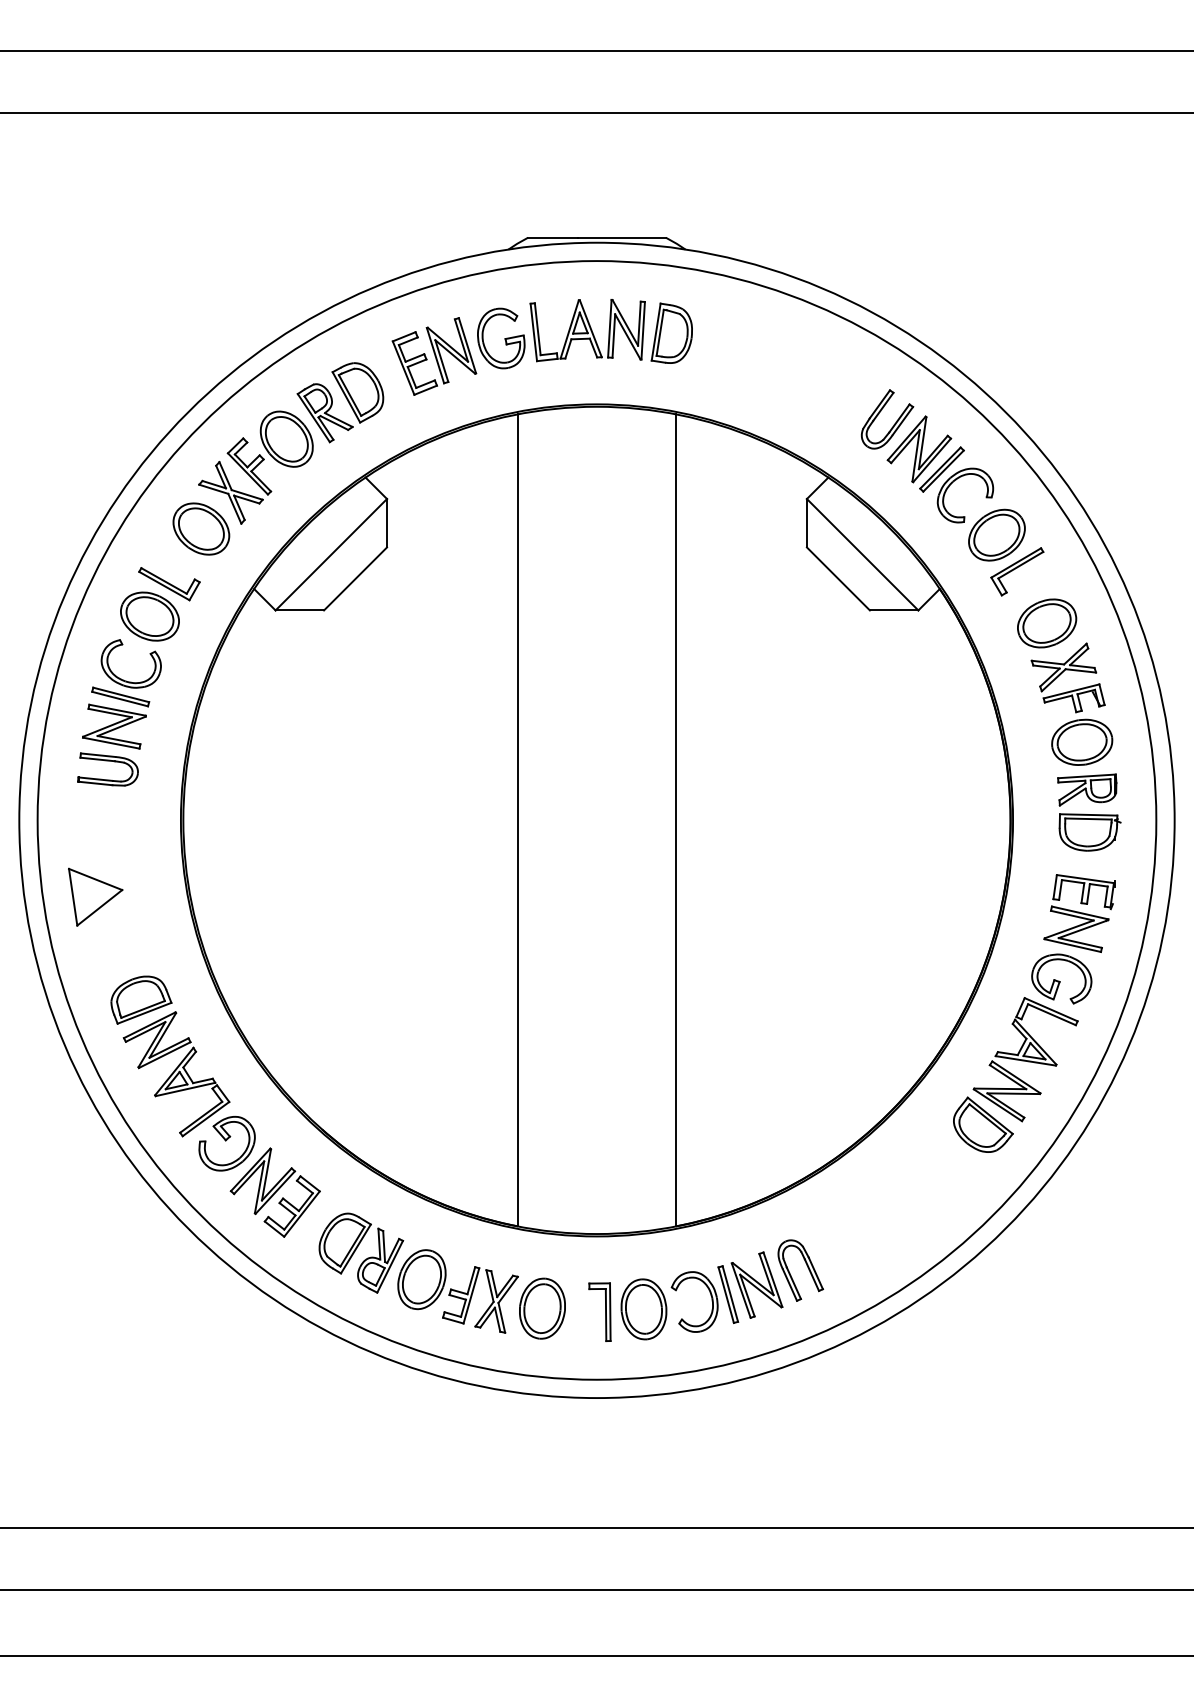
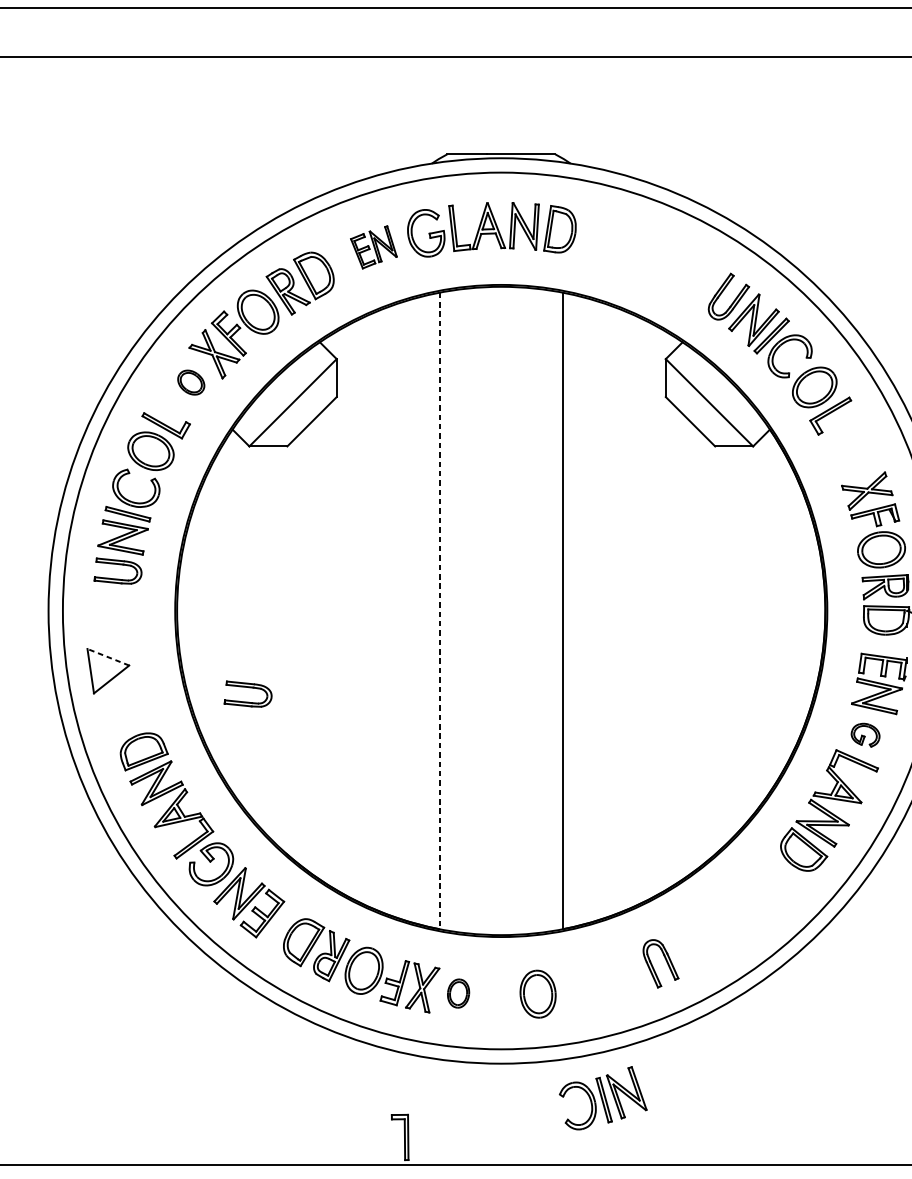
part: (434, 356) -> (373, 247), size x0.7
part: (201, 528) -> (191, 382), size x0.6
part: (1047, 623) -> (854, 456), removed
line: (518, 820) -> (439, 611), solid -> dashed
line: (95, 879) -> (108, 657), solid -> dashed
part: (273, 918) -> (247, 687), added
part: (1061, 978) -> (865, 734), size x0.6
part: (726, 1291) -> (602, 1097), moved
part: (542, 1308) -> (458, 993), size x0.6
part: (599, 1311) -> (399, 1136), moved

